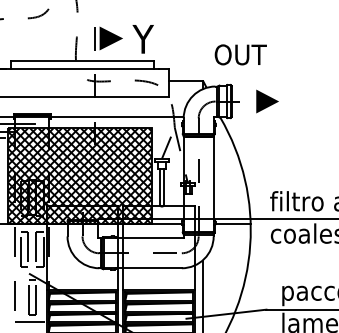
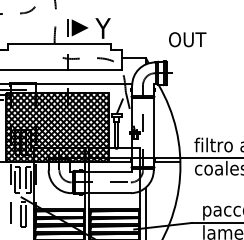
text: (240, 54) -> (187, 39), moved
line: (82, 68) -> (59, 49), removed
line: (267, 101) -> (192, 73), removed
line: (31, 321) -> (22, 231), removed

